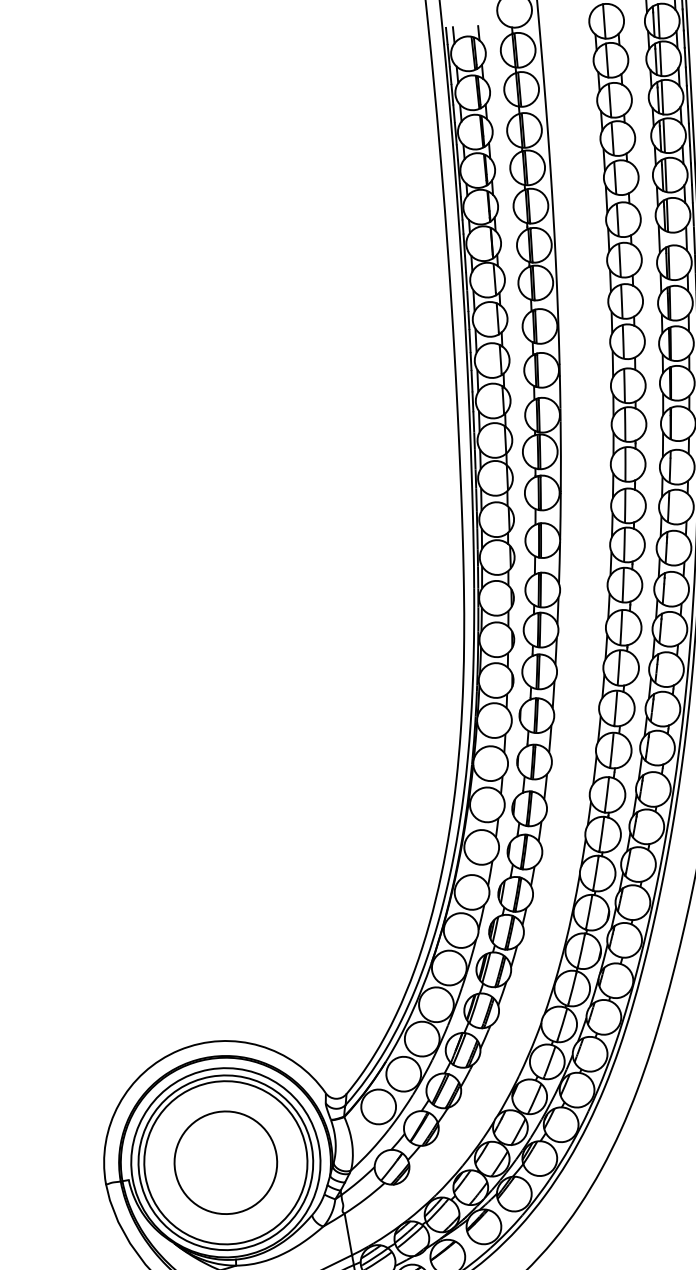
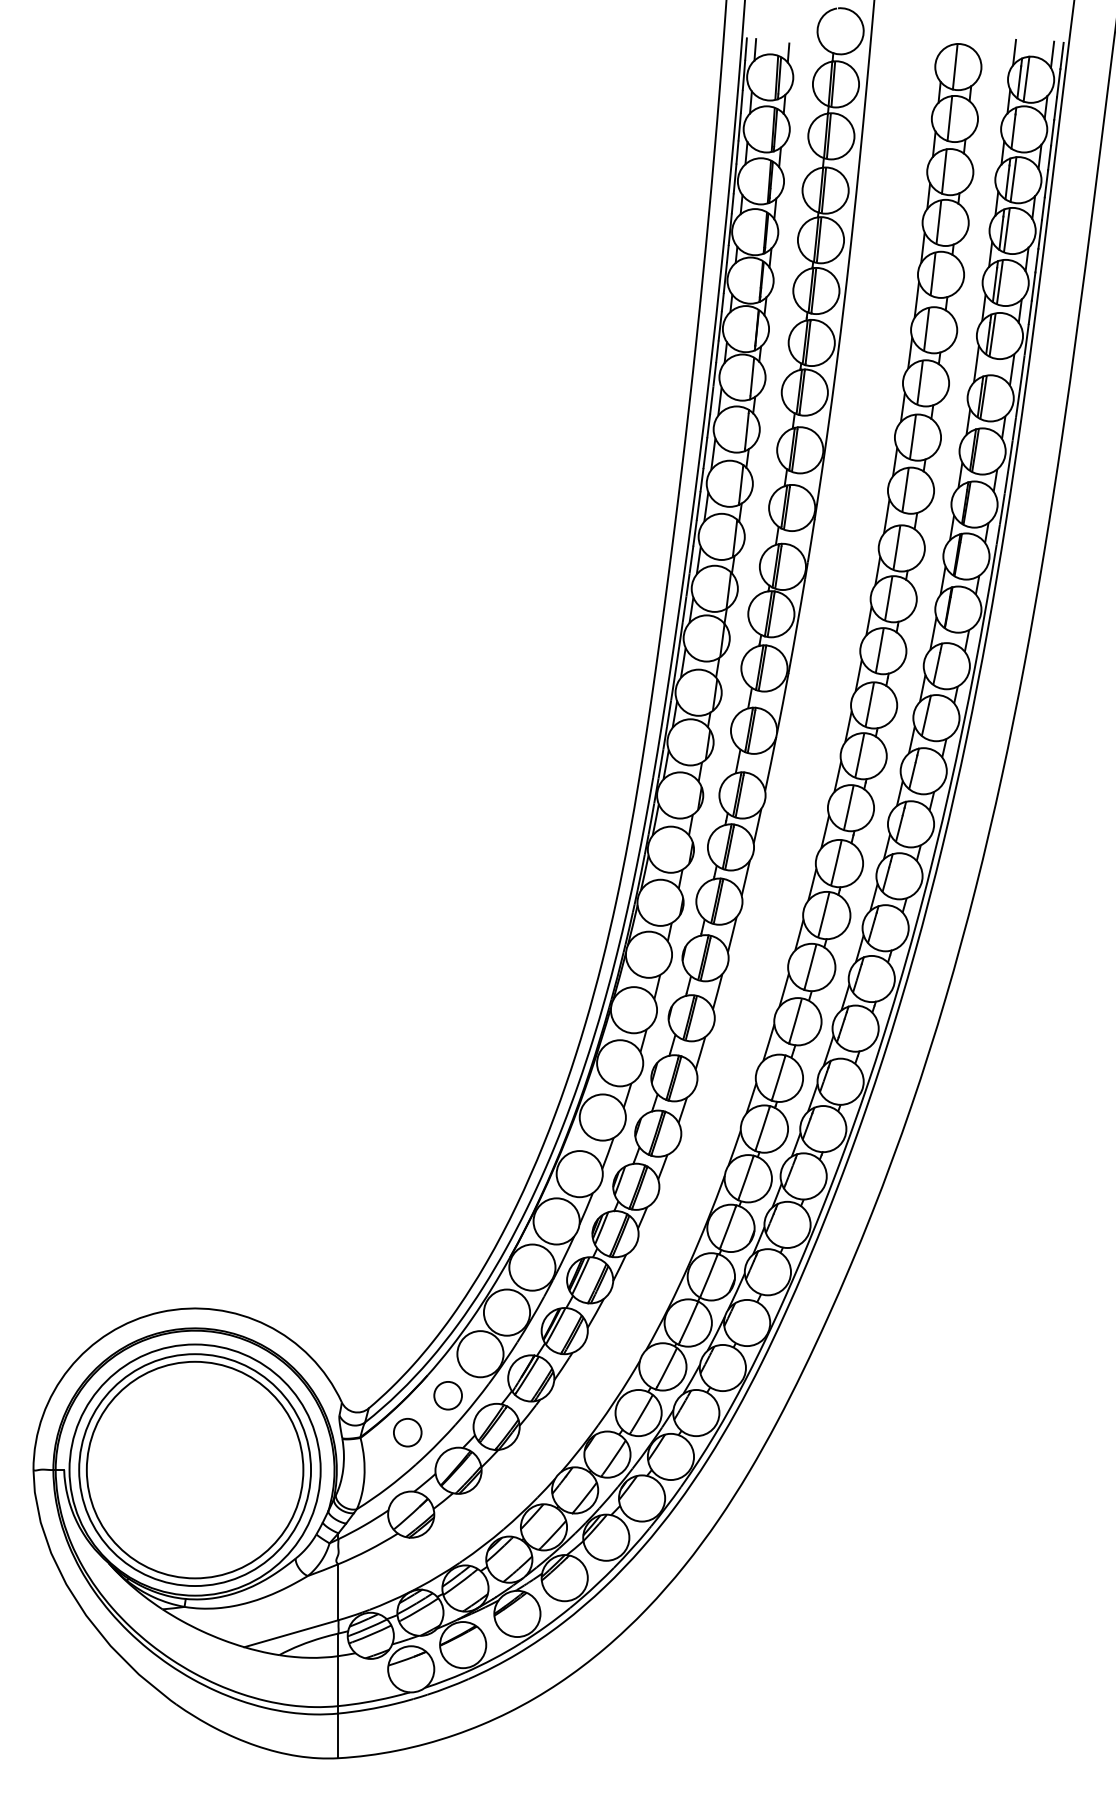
line: (660, 58) -> (1020, 128), removed
circle: (403, 1073) -> (448, 1395), size x0.6
circle: (378, 1106) -> (407, 1432), size x0.6
circle: (226, 1163) -> (195, 1470), removed

